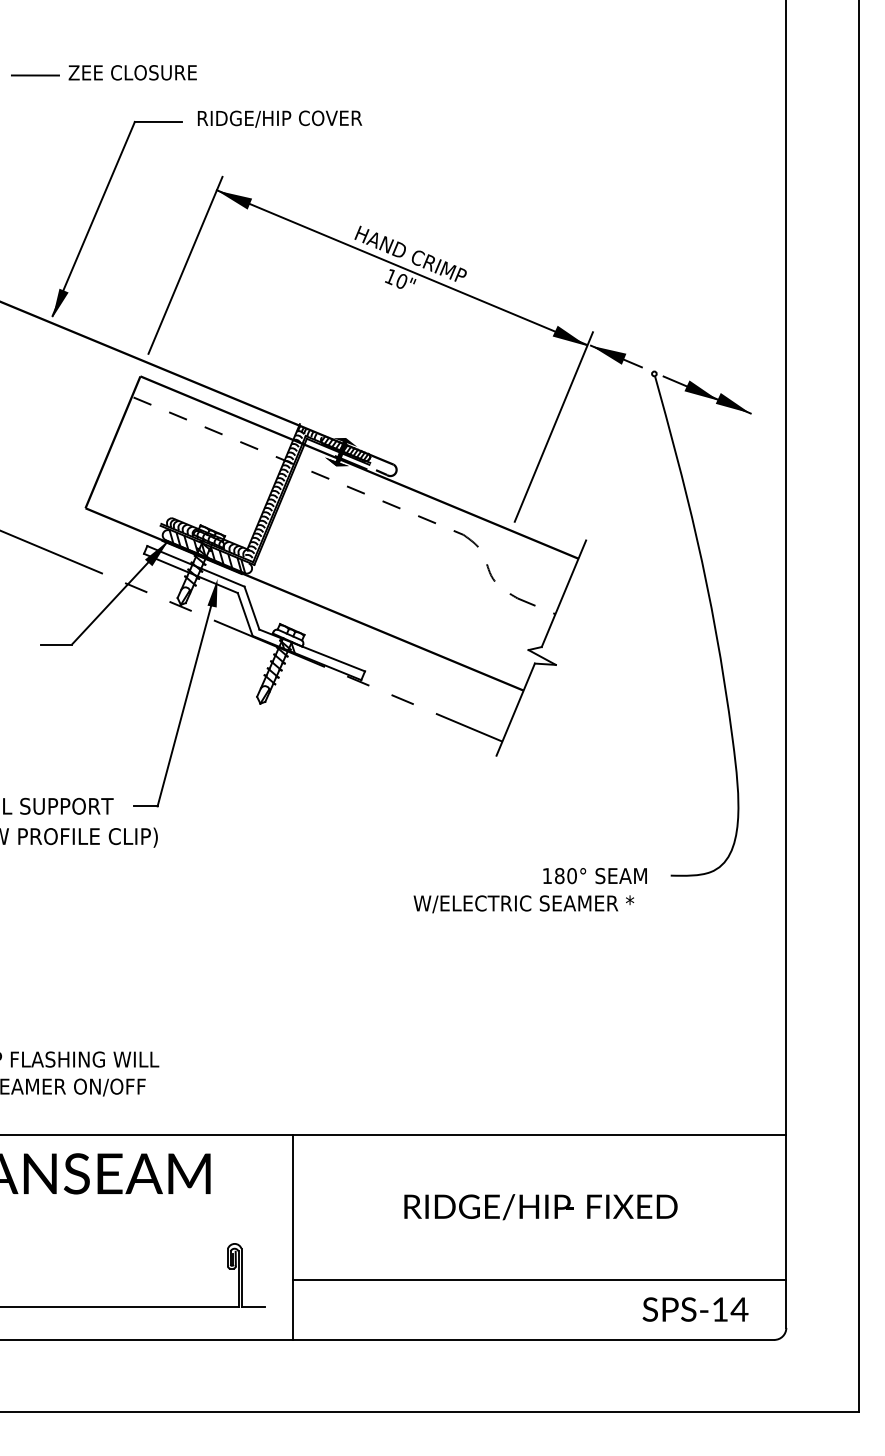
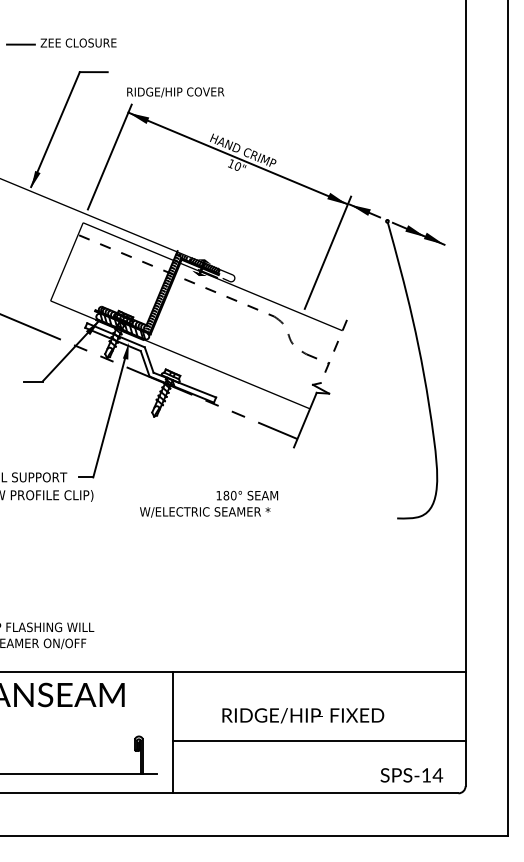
text: (279, 119) -> (175, 92), moved
line: (563, 593) -> (333, 351), solid -> dashed
text: (529, 889) -> (208, 503), moved
text: (541, 1206) -> (303, 715), moved
line: (539, 1279) -> (319, 740), moved

